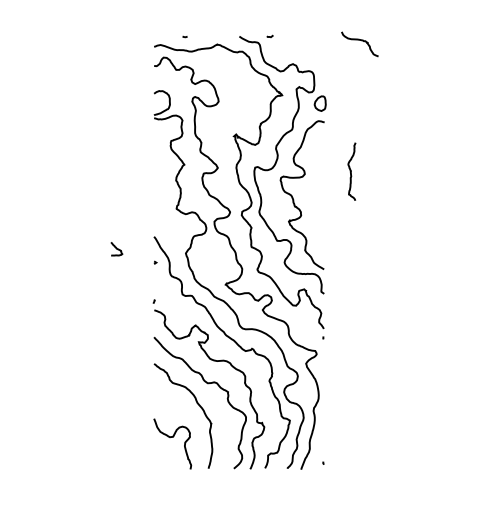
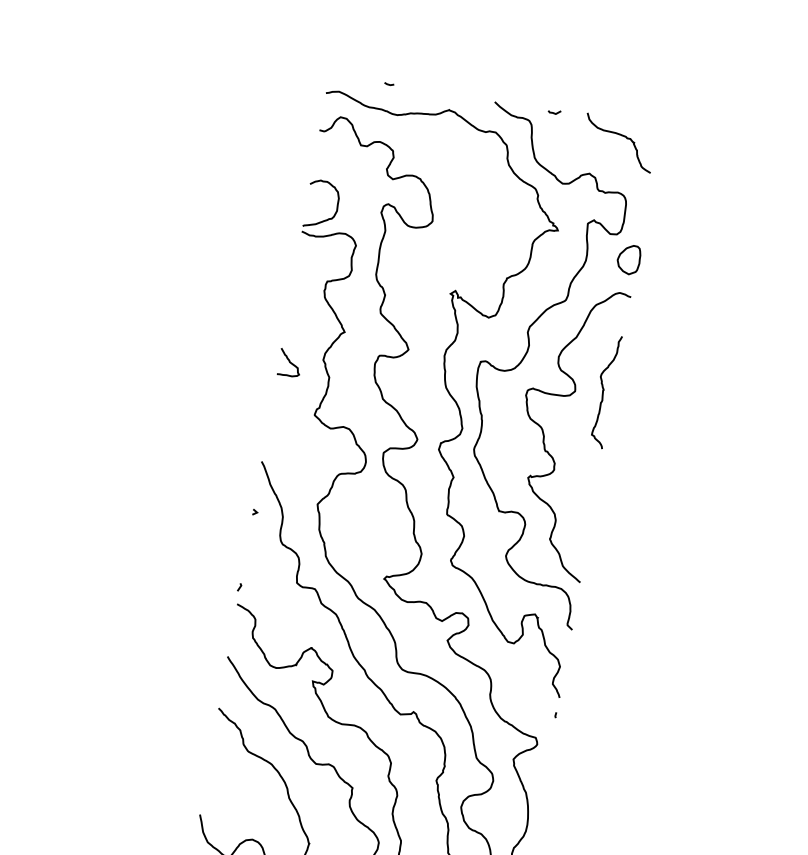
curve: (361, 41) -> (622, 138), moved
curve: (351, 171) -> (604, 390), moved
curve: (116, 249) -> (289, 363), moved

